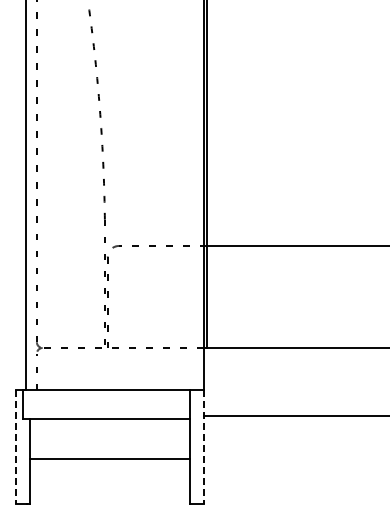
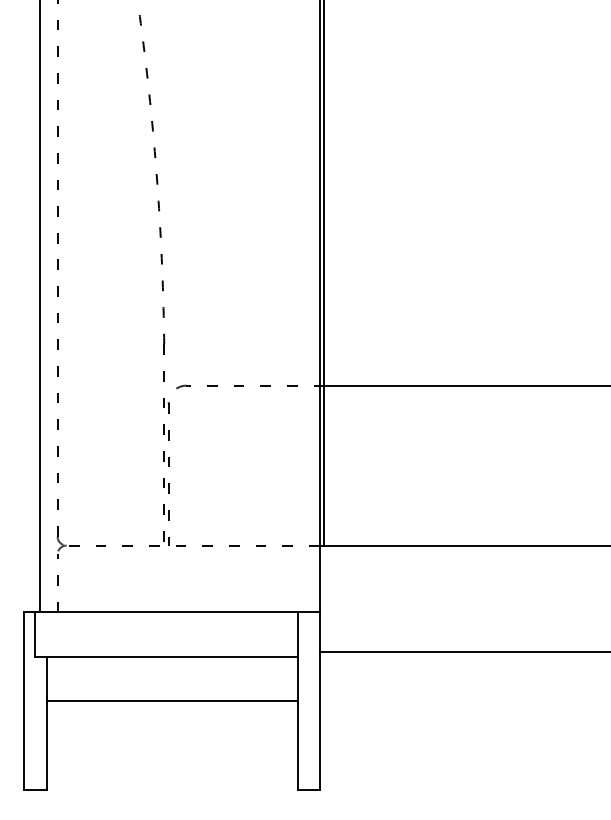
line: (15, 447) -> (24, 701), dashed -> solid
line: (204, 447) -> (320, 701), dashed -> solid
line: (109, 459) -> (171, 701), moved

